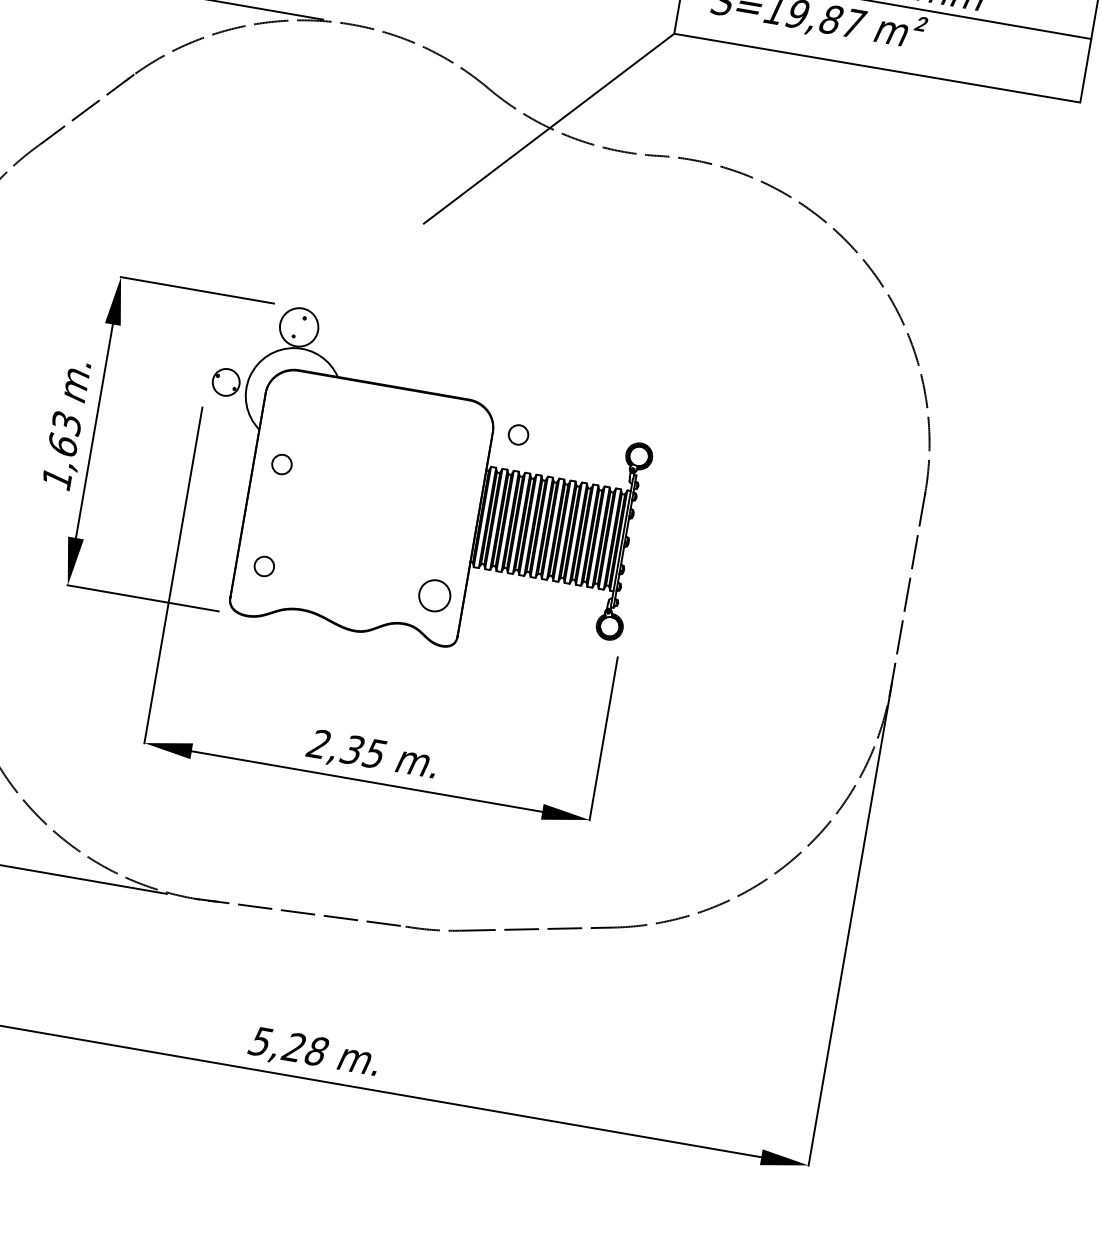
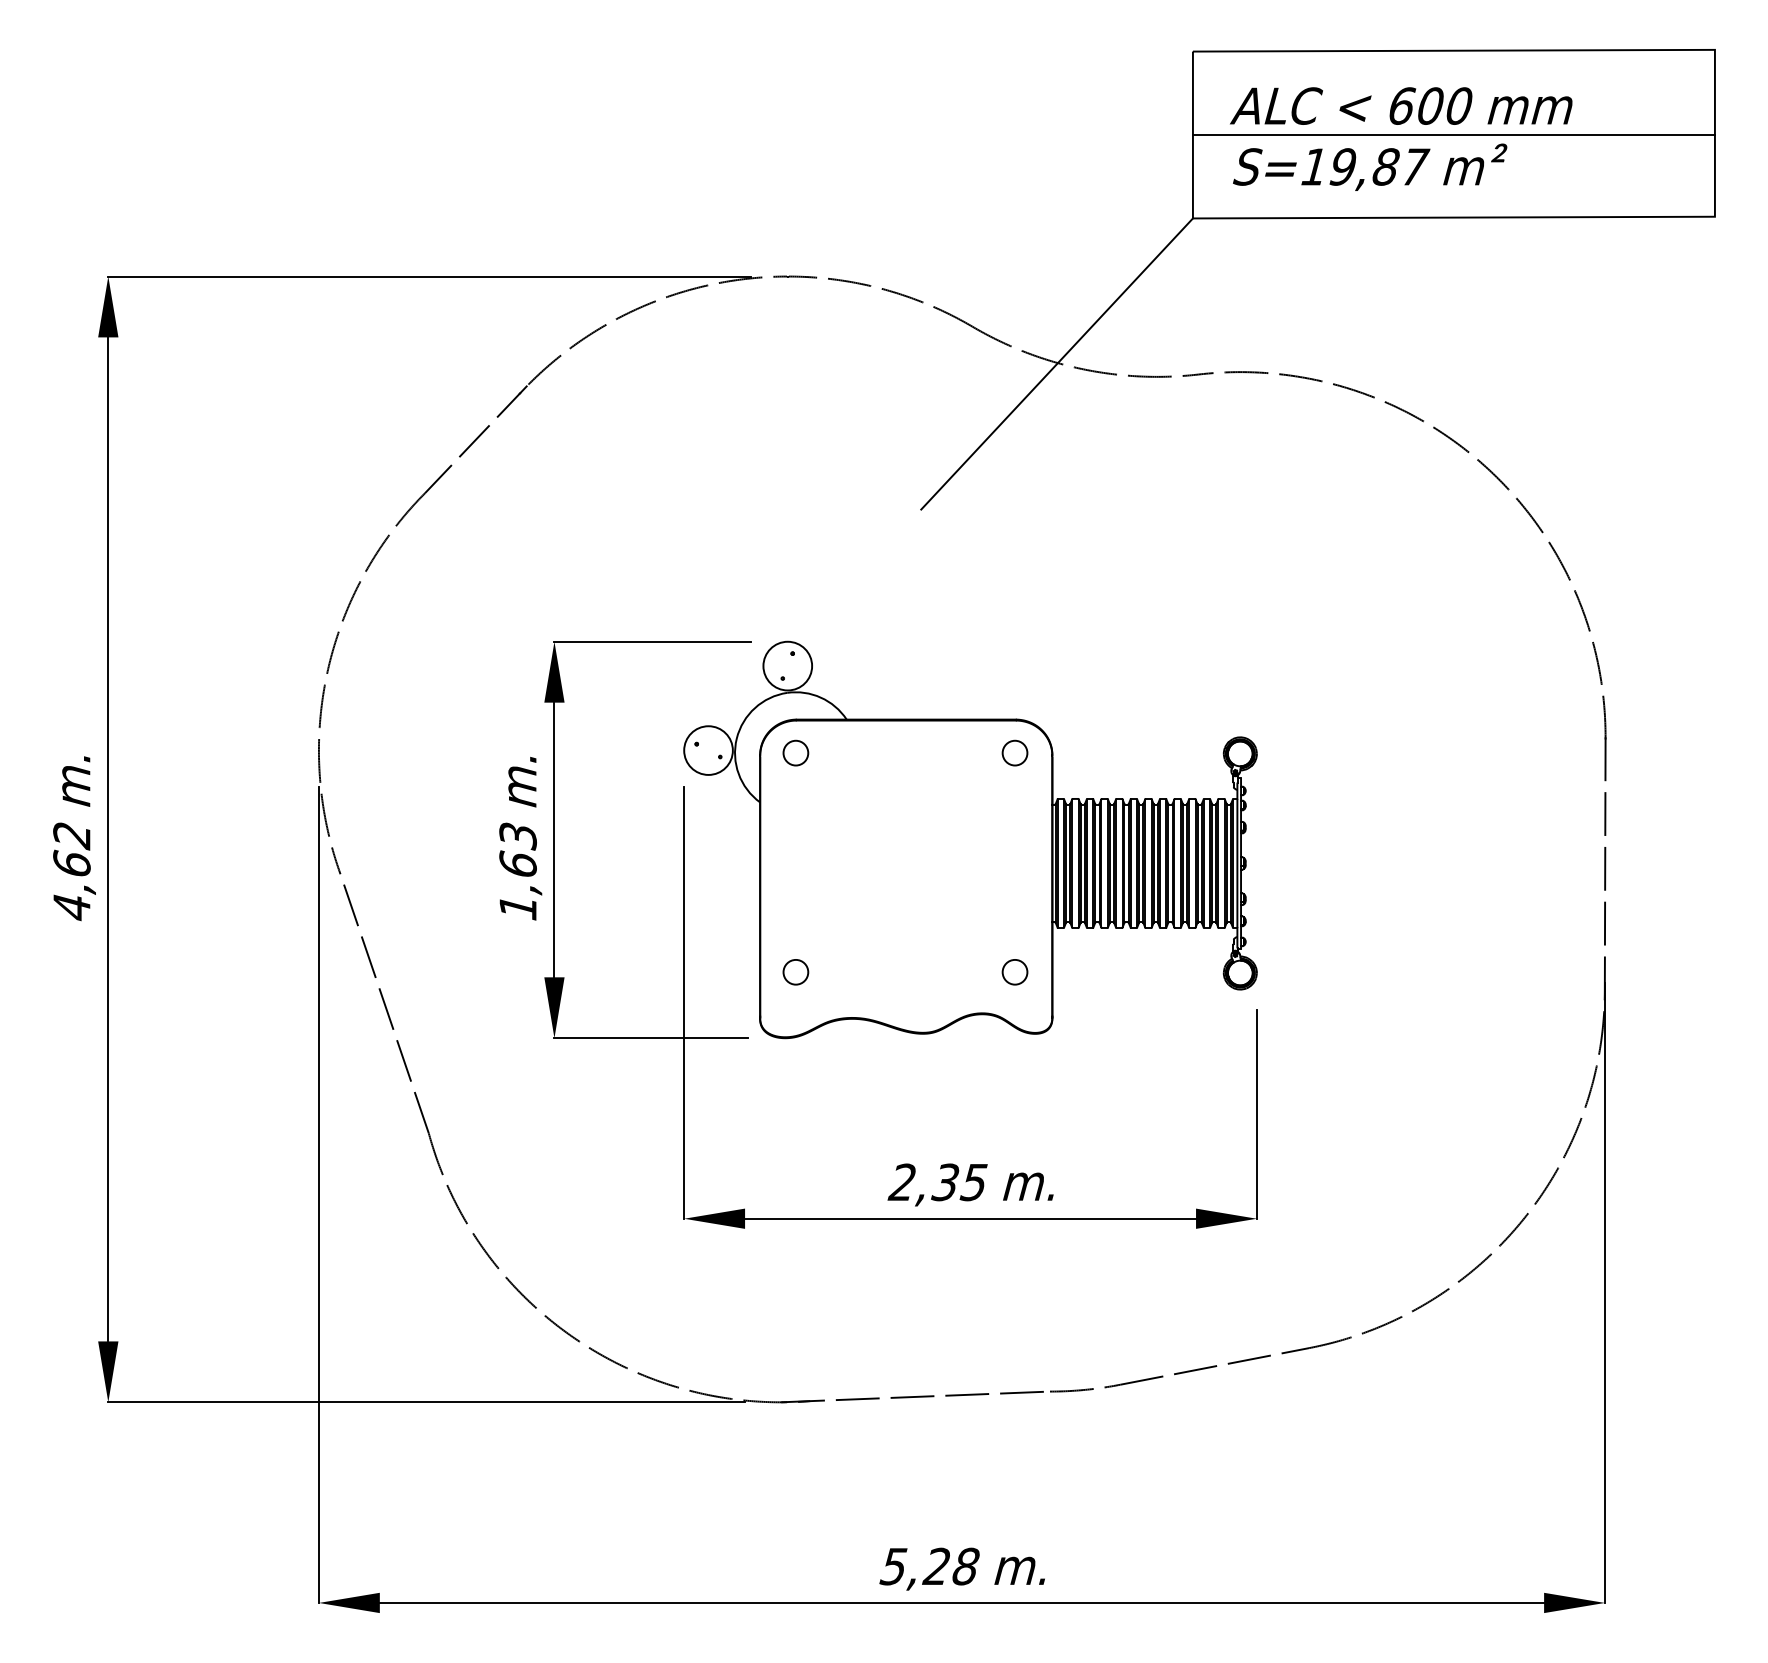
circle: (226, 382) -> (708, 750), size x1.43
circle: (518, 434) -> (1014, 752), moved
circle: (281, 464) -> (795, 752), moved
circle: (434, 596) -> (1014, 972), size x0.62

